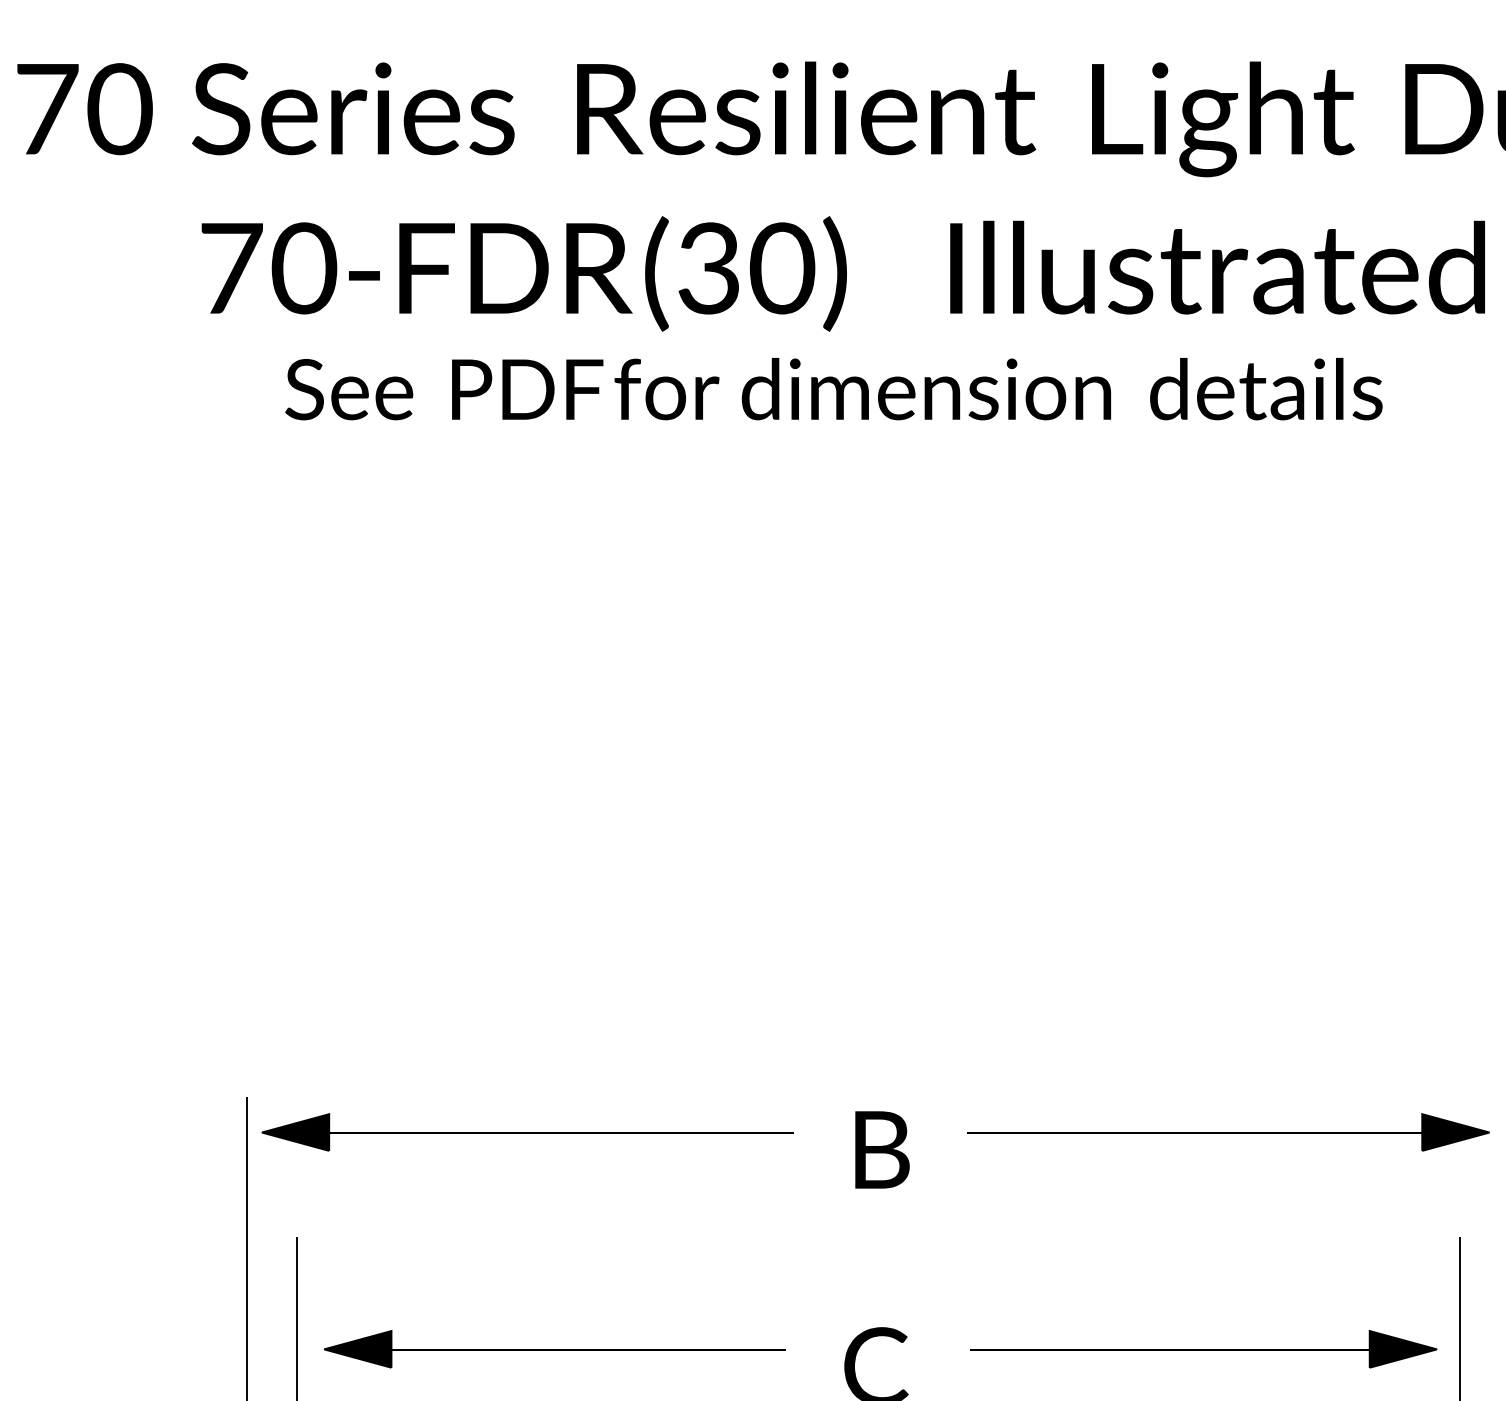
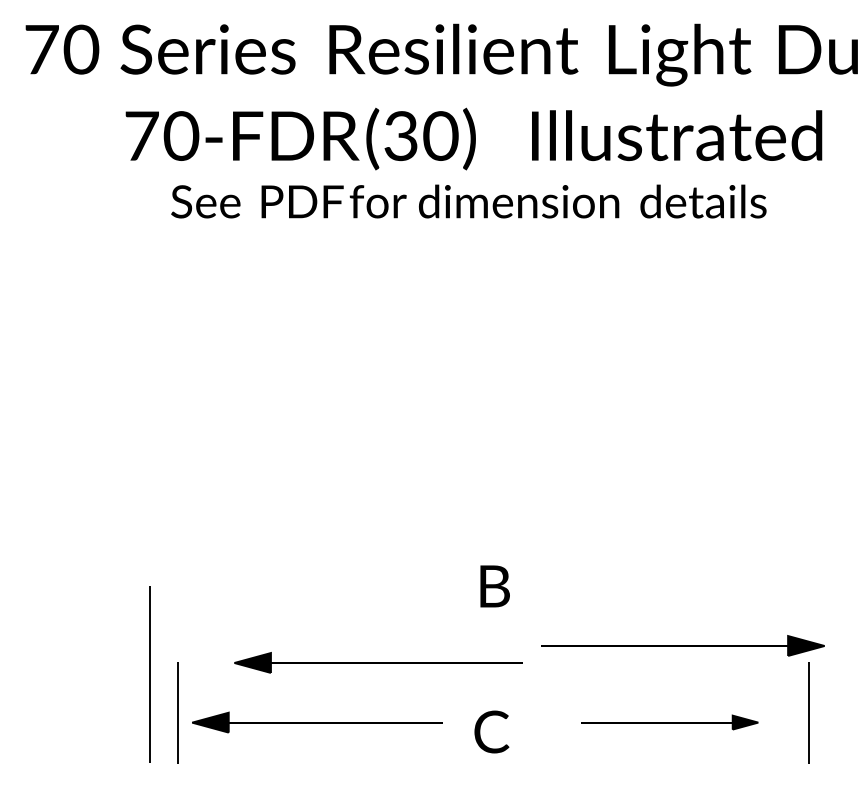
part: (527, 1131) -> (378, 662), moved
part: (1227, 1131) -> (682, 645), moved
text: (881, 1150) -> (494, 586), moved
part: (1203, 1349) -> (669, 722), size x0.7

